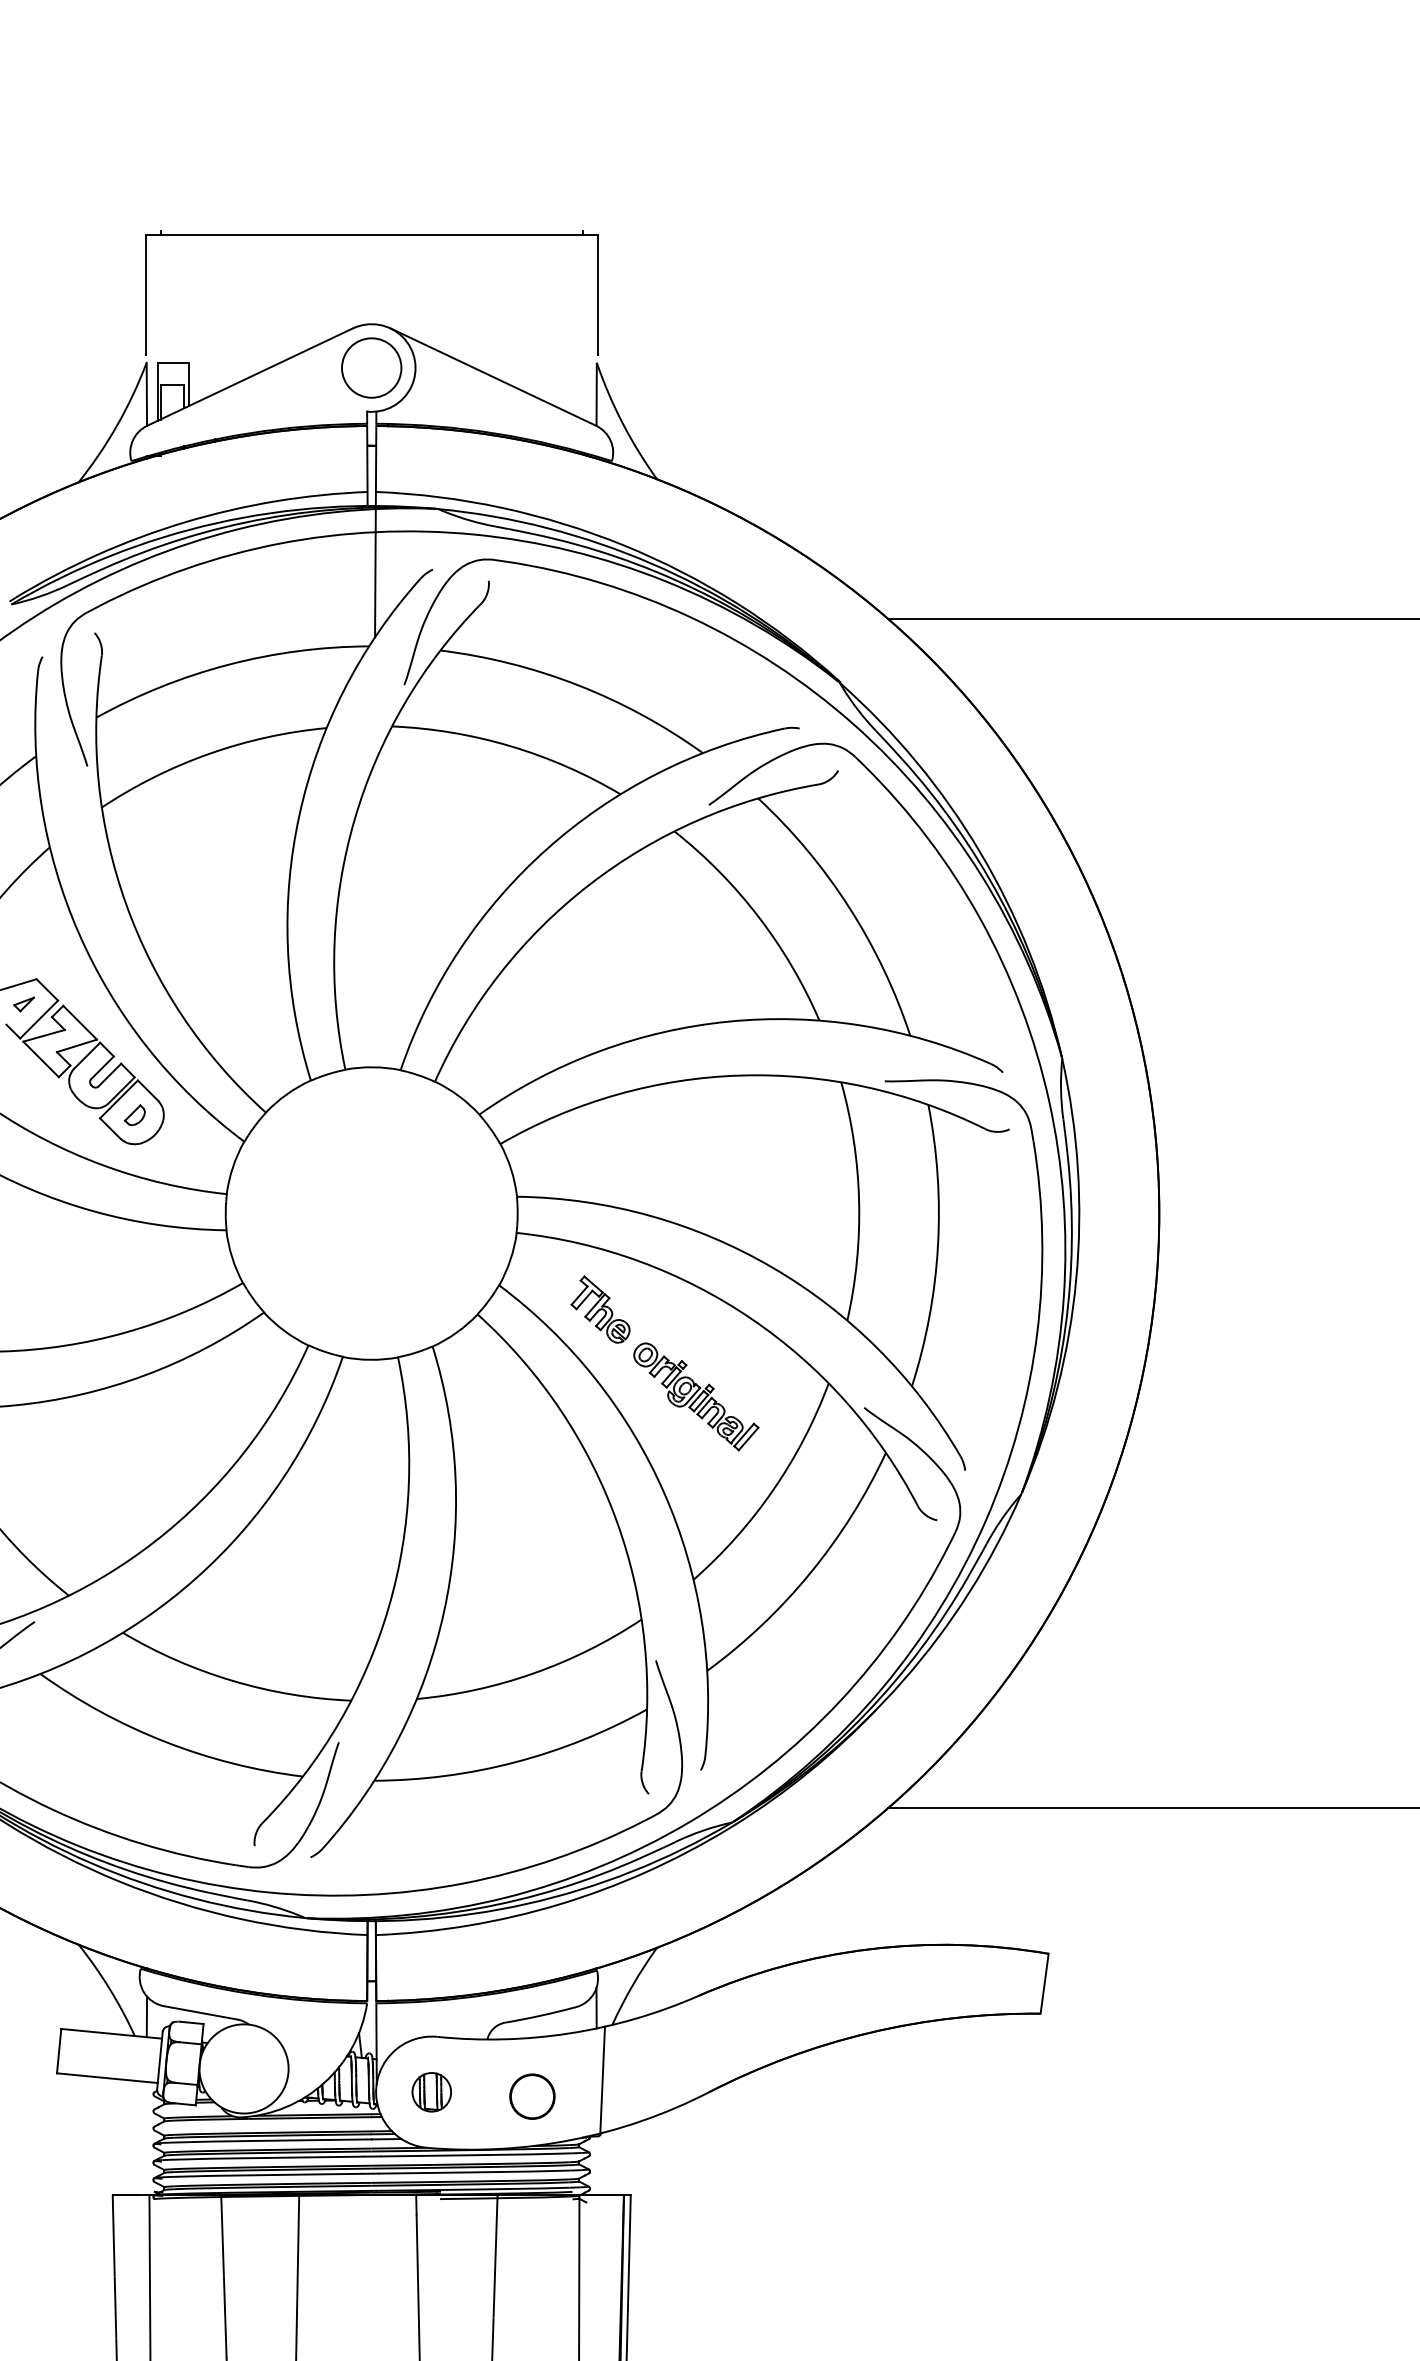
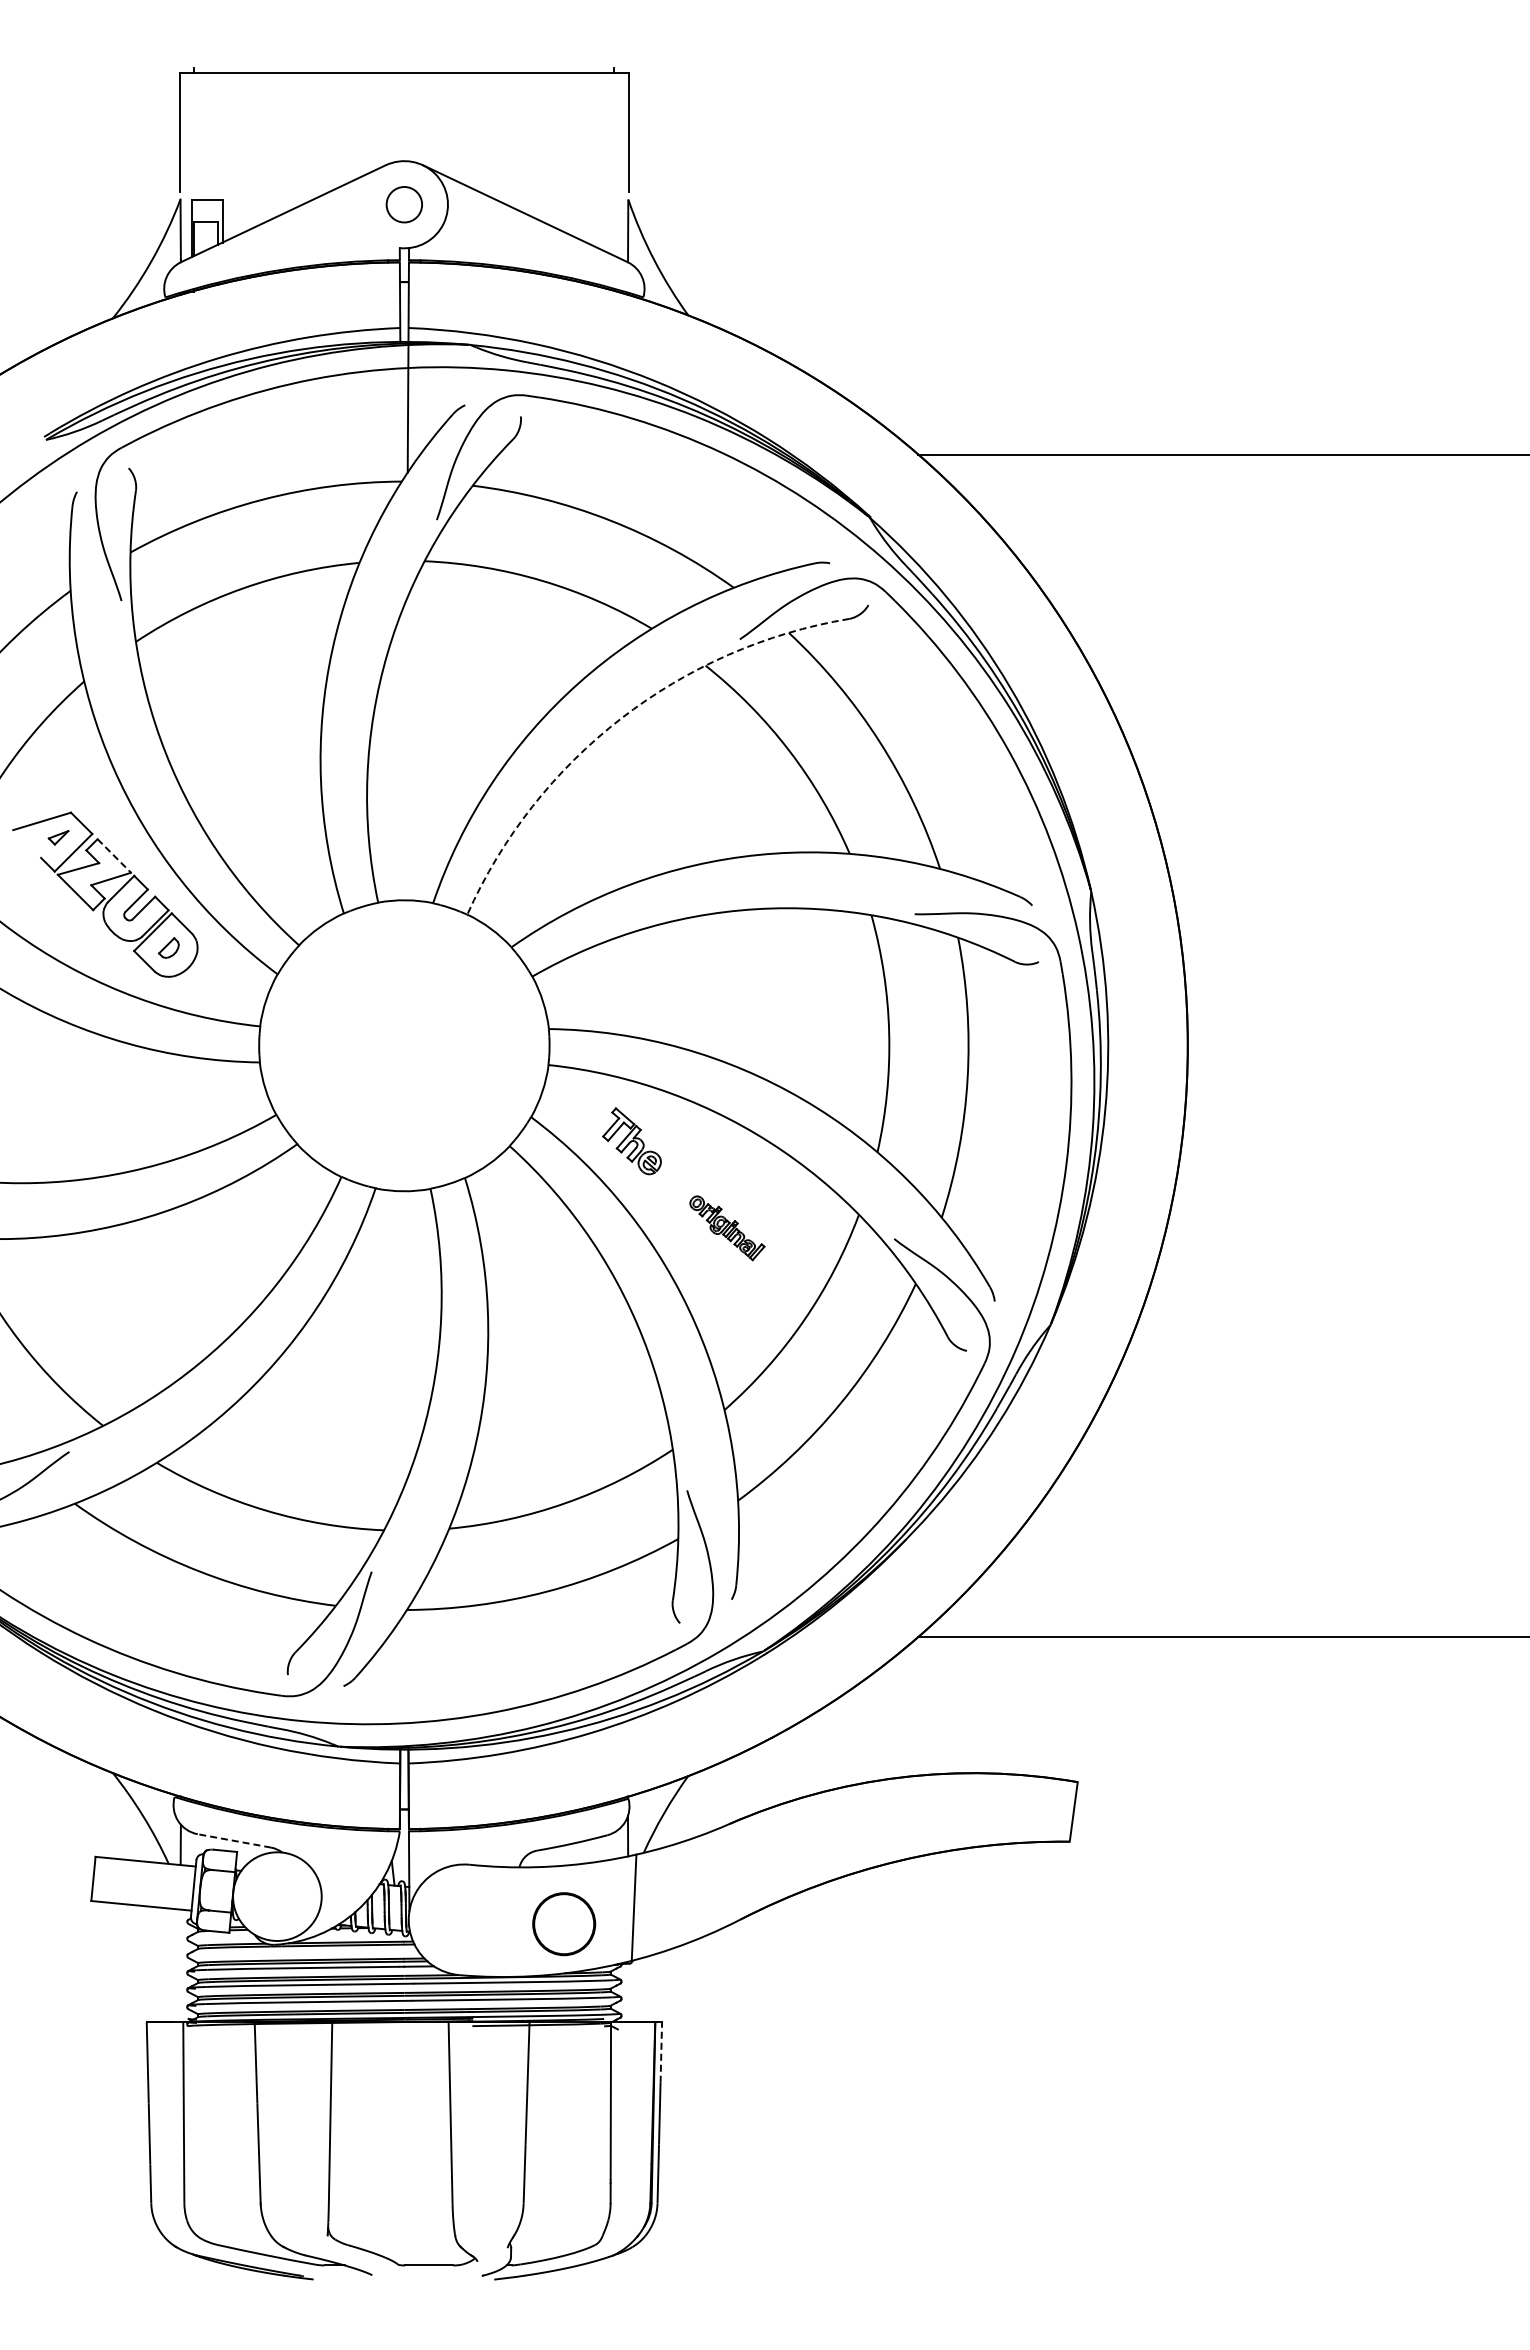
circle: (370, 367) -> (403, 204), size x0.6
arc: (589, 884) -> (621, 718), solid -> dashed
line: (80, 1023) -> (114, 856), solid -> dashed
part: (696, 1397) -> (727, 1228), size x0.6
line: (199, 2012) -> (233, 1840), solid -> dashed
part: (432, 2091) -> (464, 1919), removed
circle: (532, 2096) -> (564, 1924), size x1.4
line: (630, 2226) -> (661, 2053), solid -> dashed

